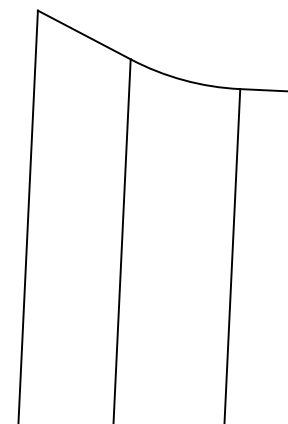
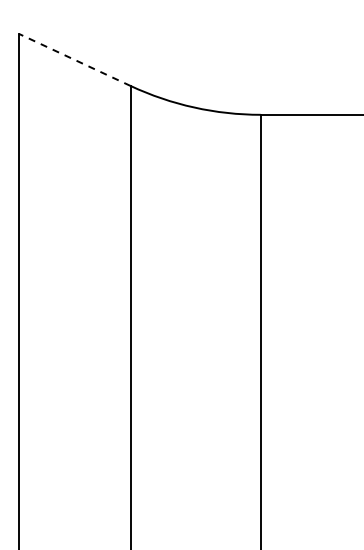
line: (84, 34) -> (74, 59), solid -> dashed

